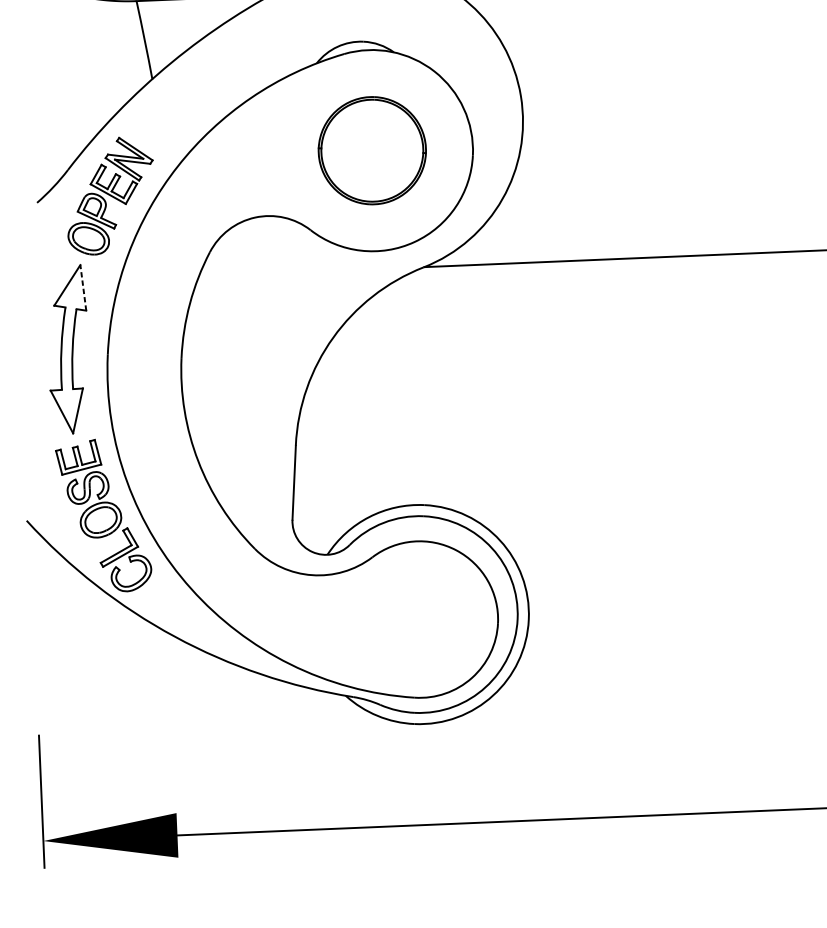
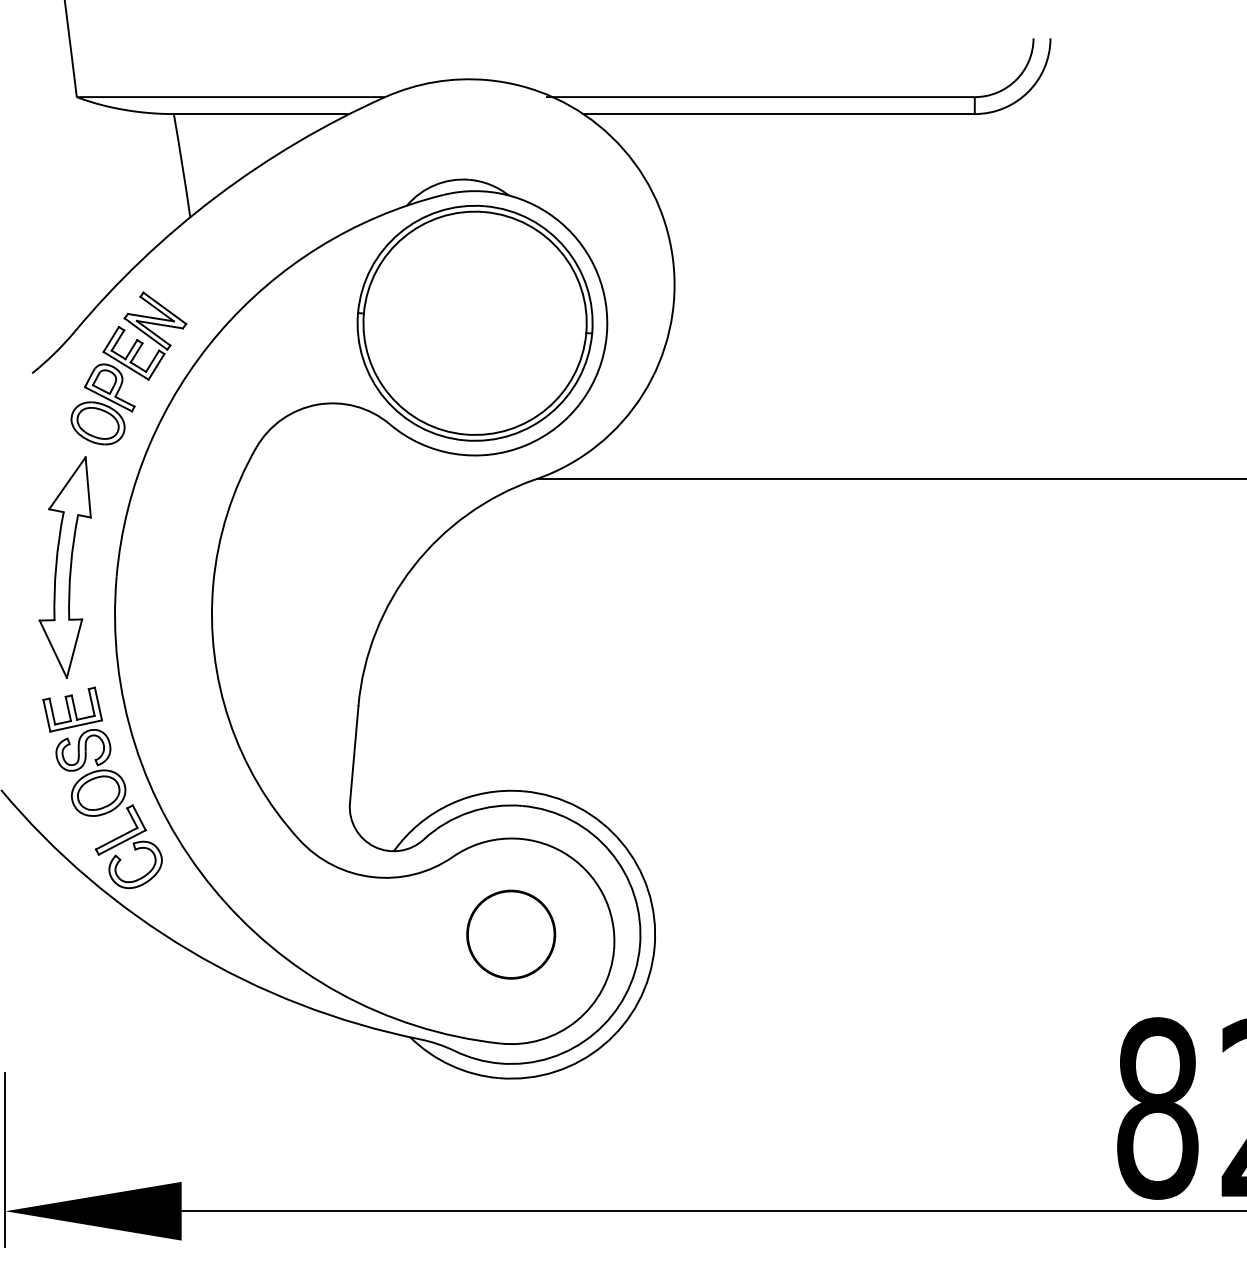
part: (371, 150) -> (474, 323), size x1.67
line: (83, 287) -> (88, 486), dashed -> solid
part: (419, 614) -> (511, 934), added

